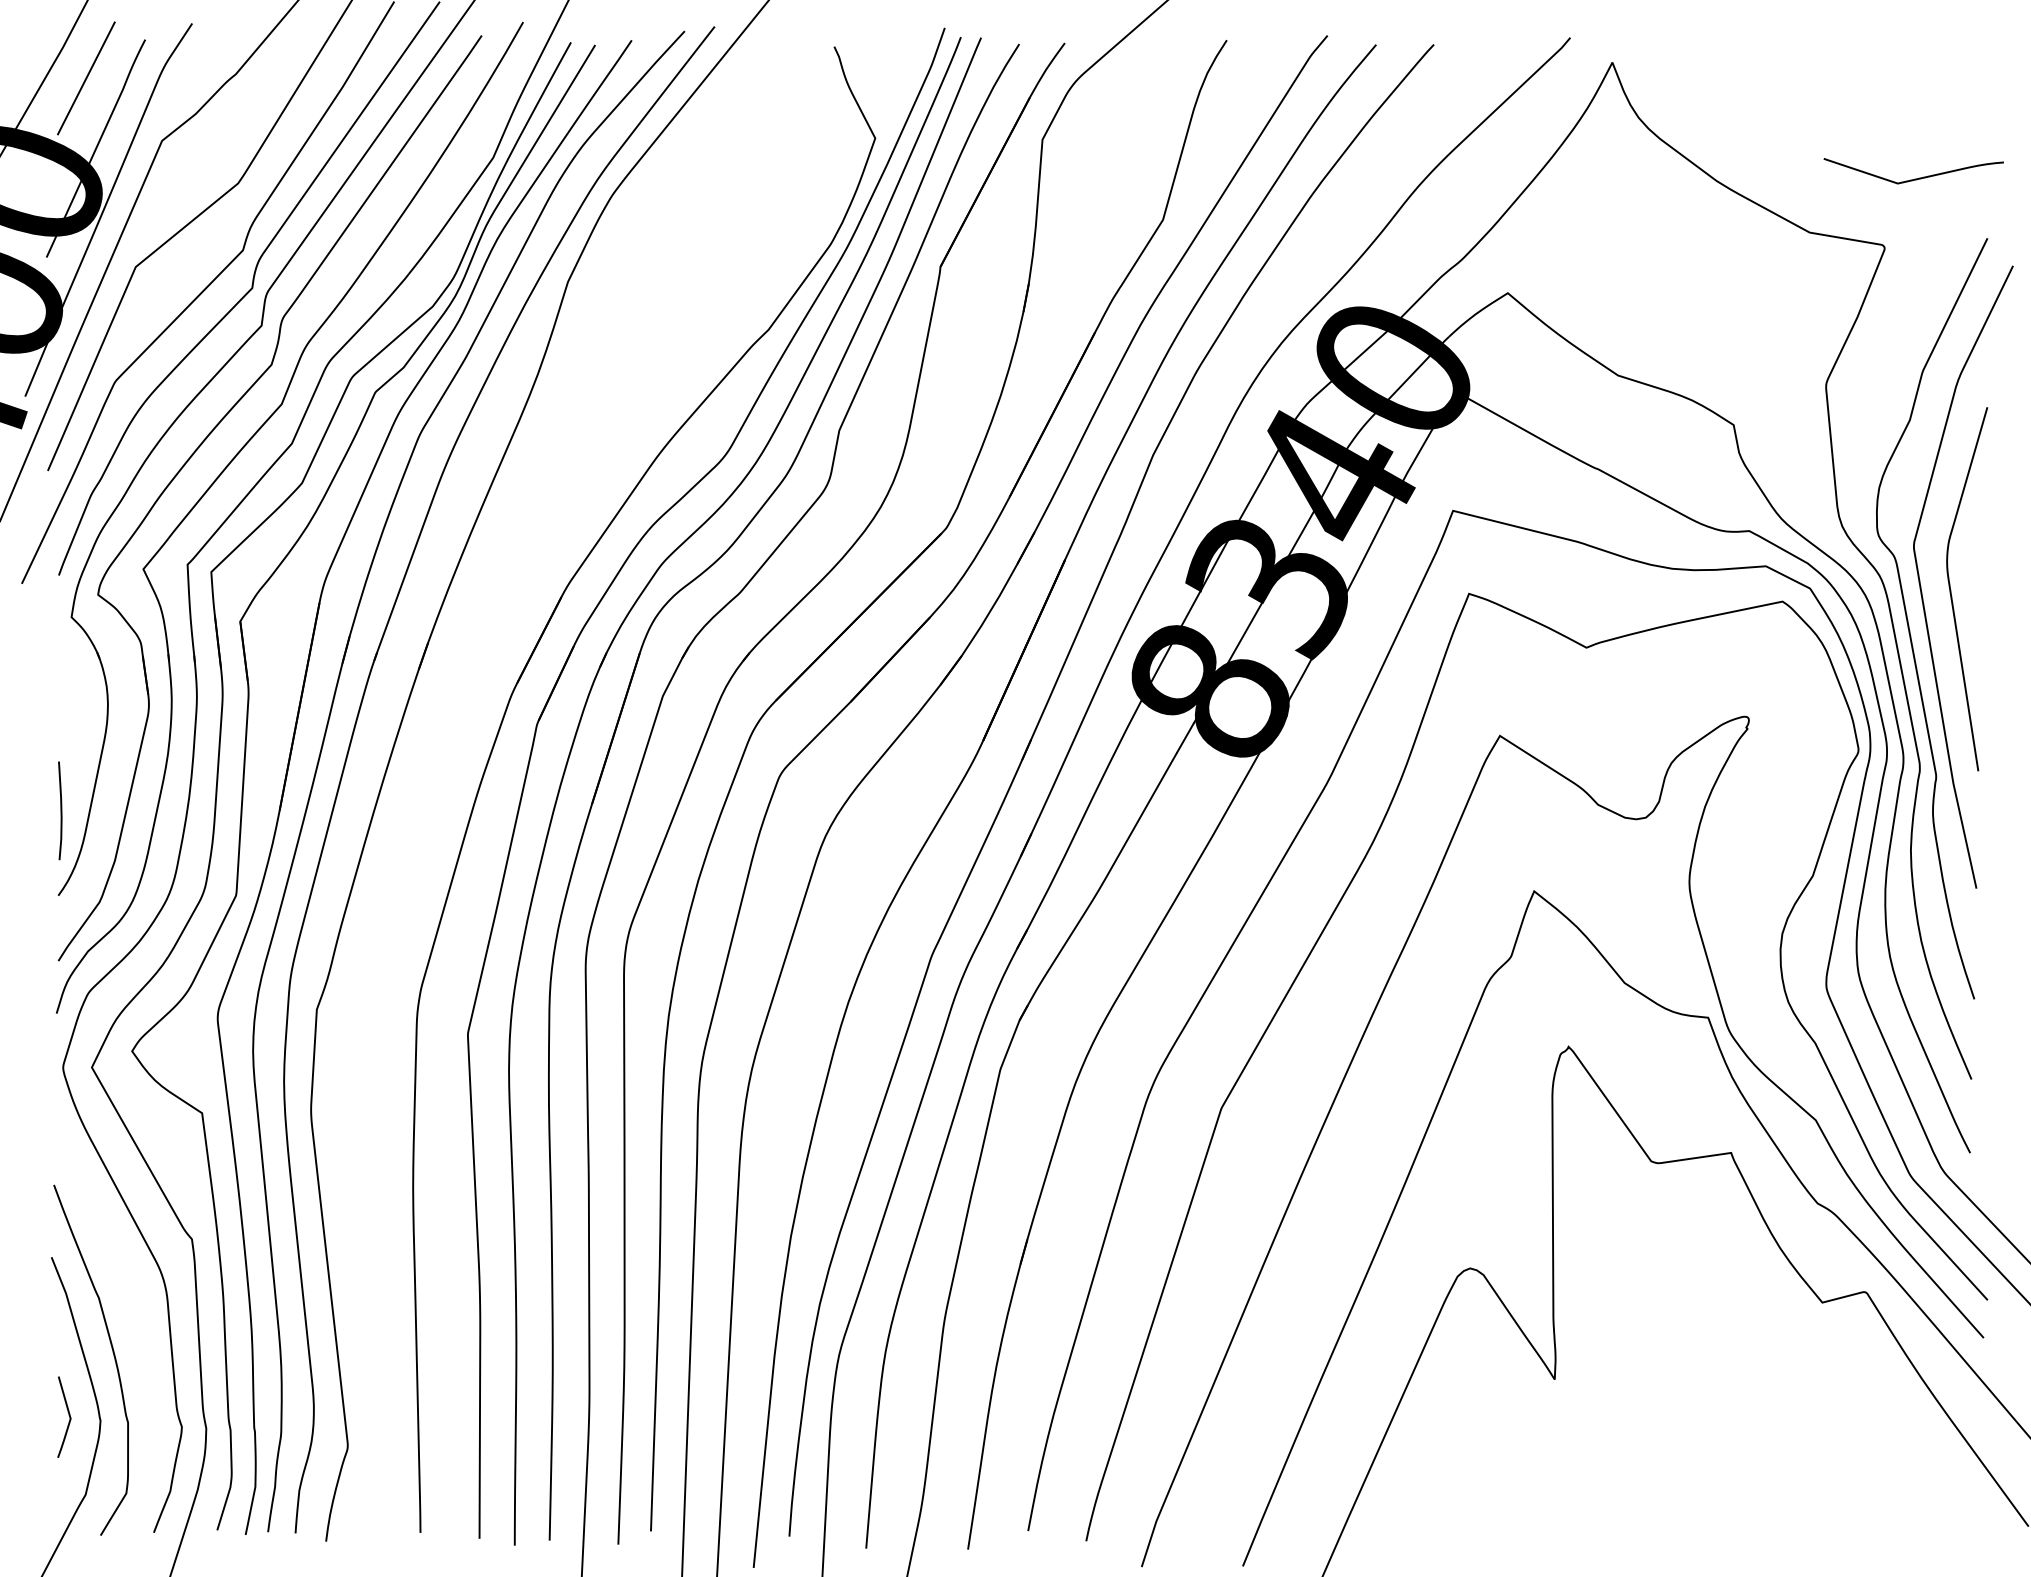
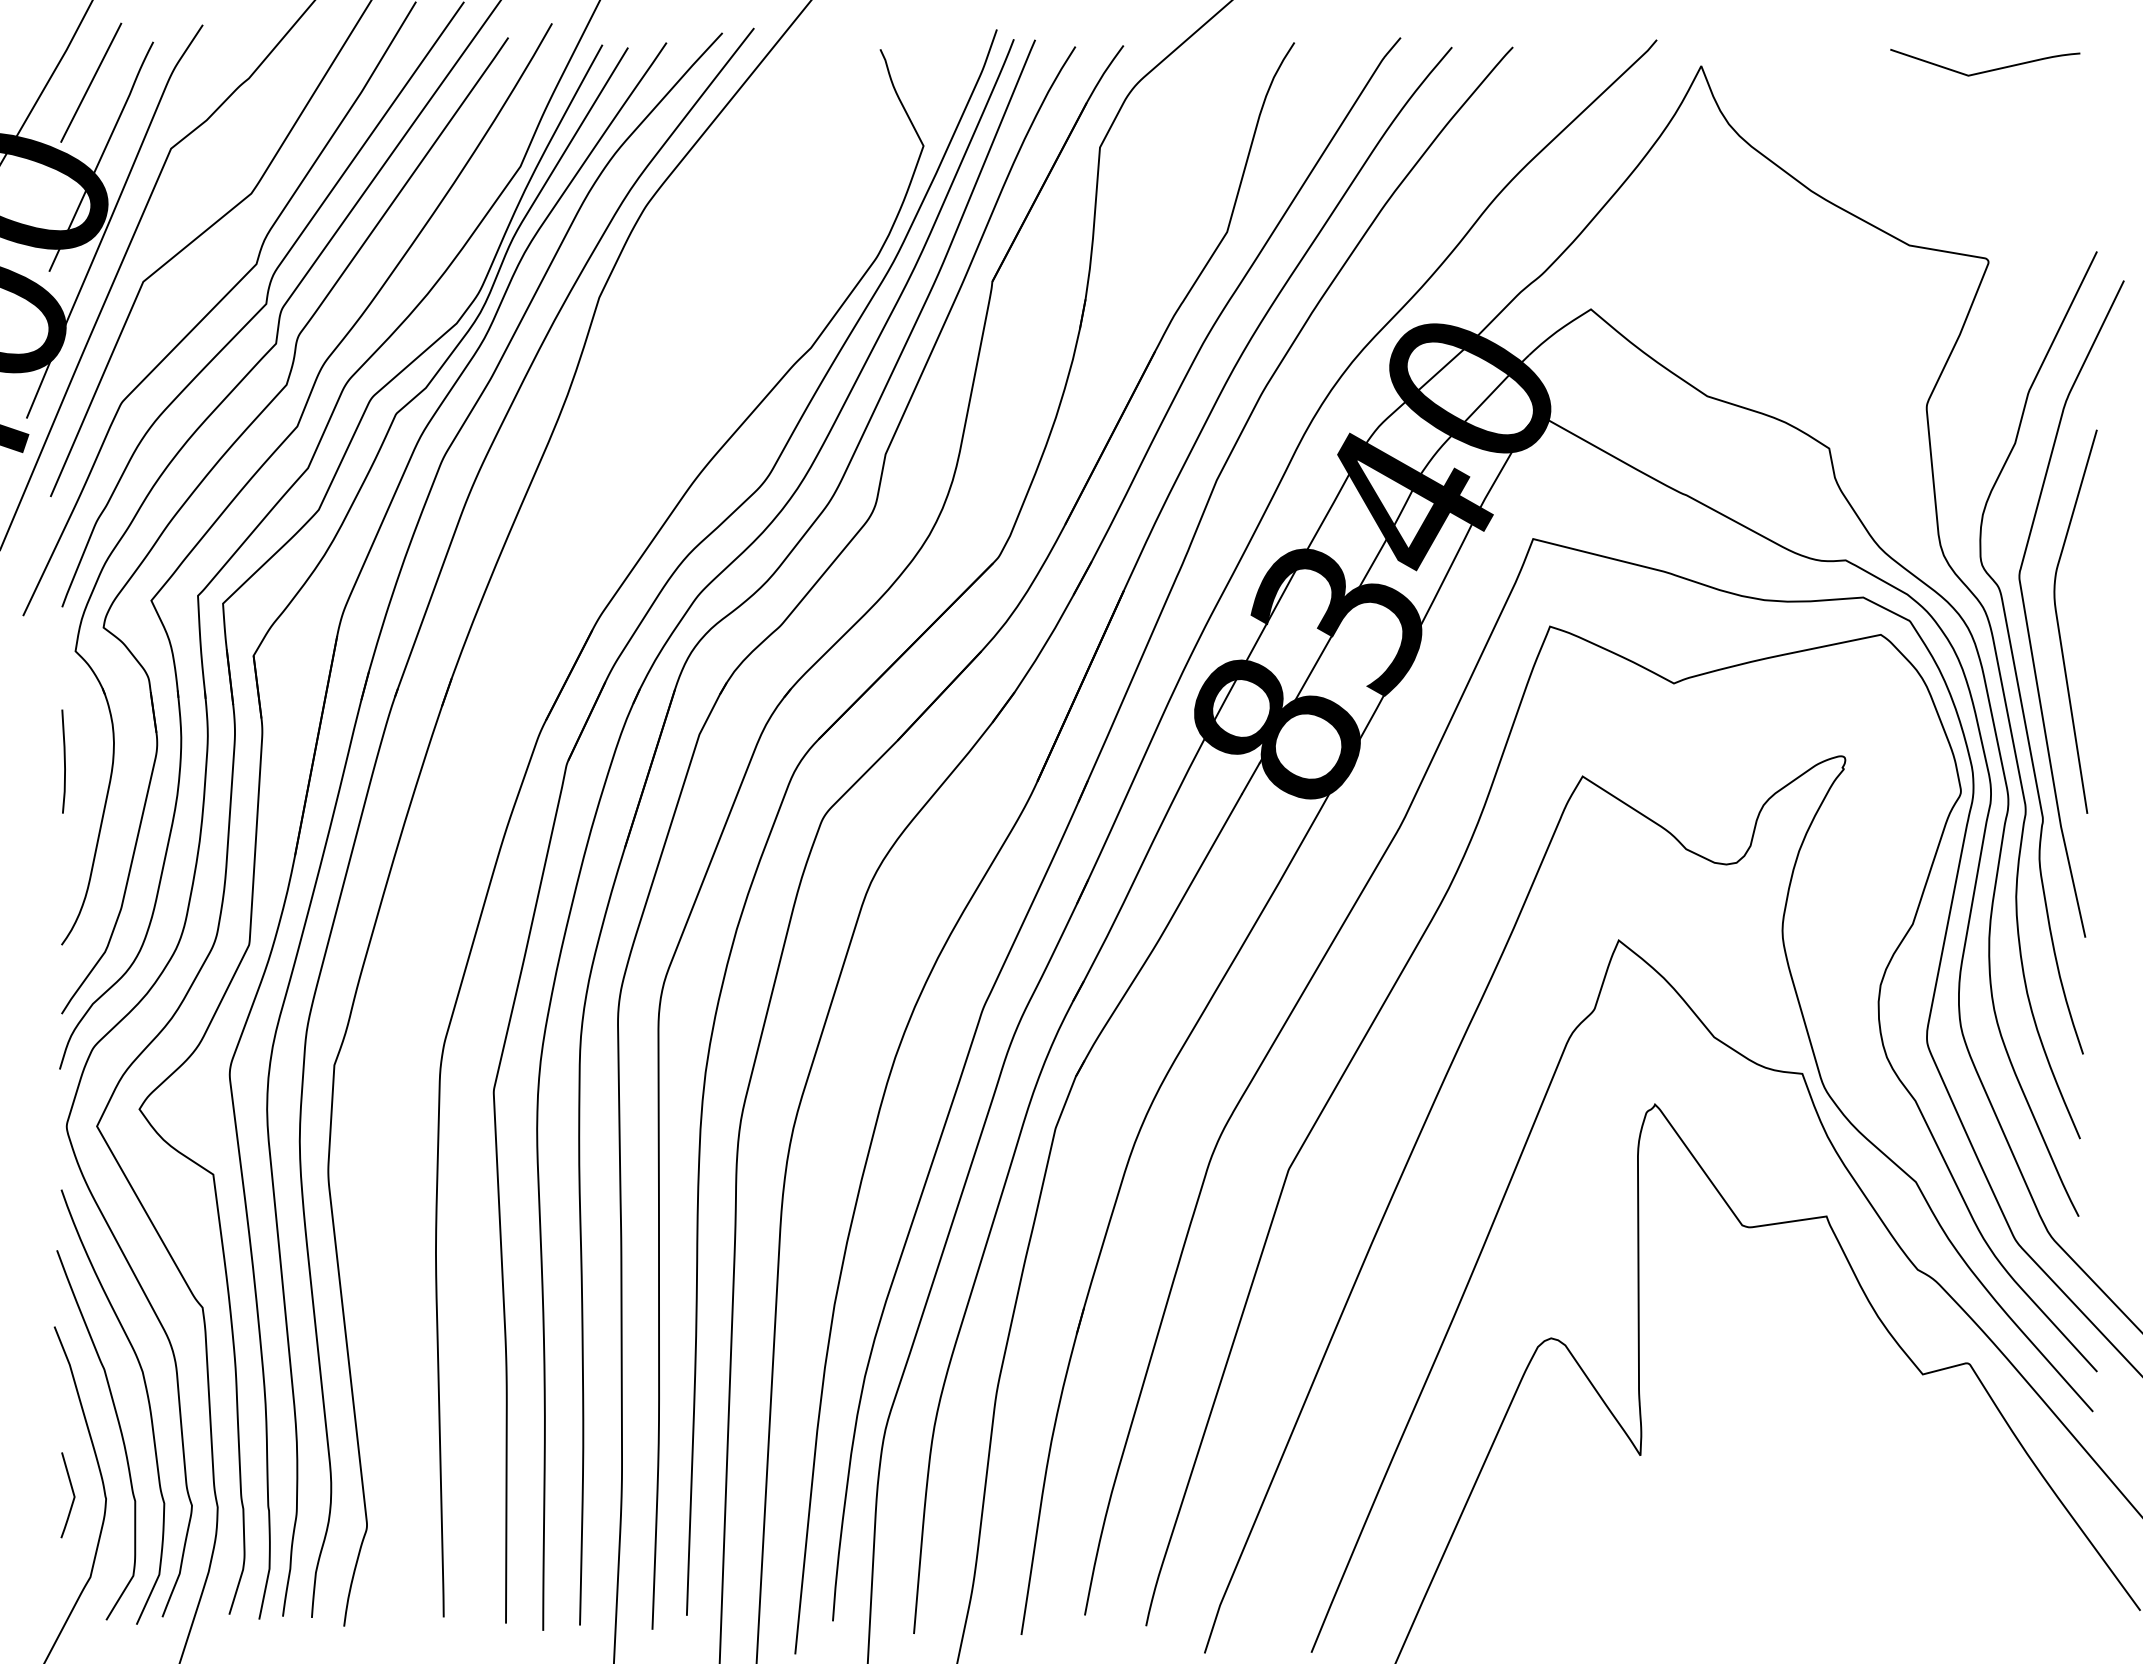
curve: (1914, 178) -> (1986, 70), moved
line: (61, 810) -> (64, 761), moved
curve: (139, 1327) -> (147, 1400), added

